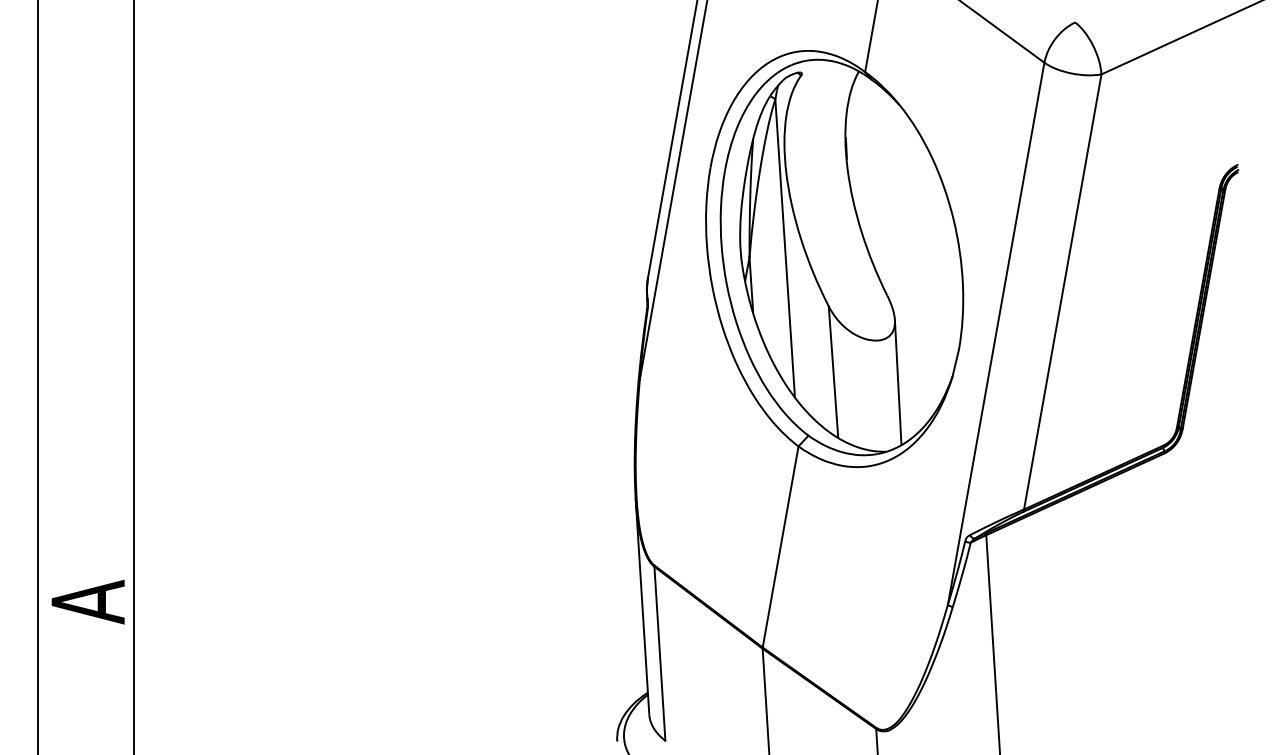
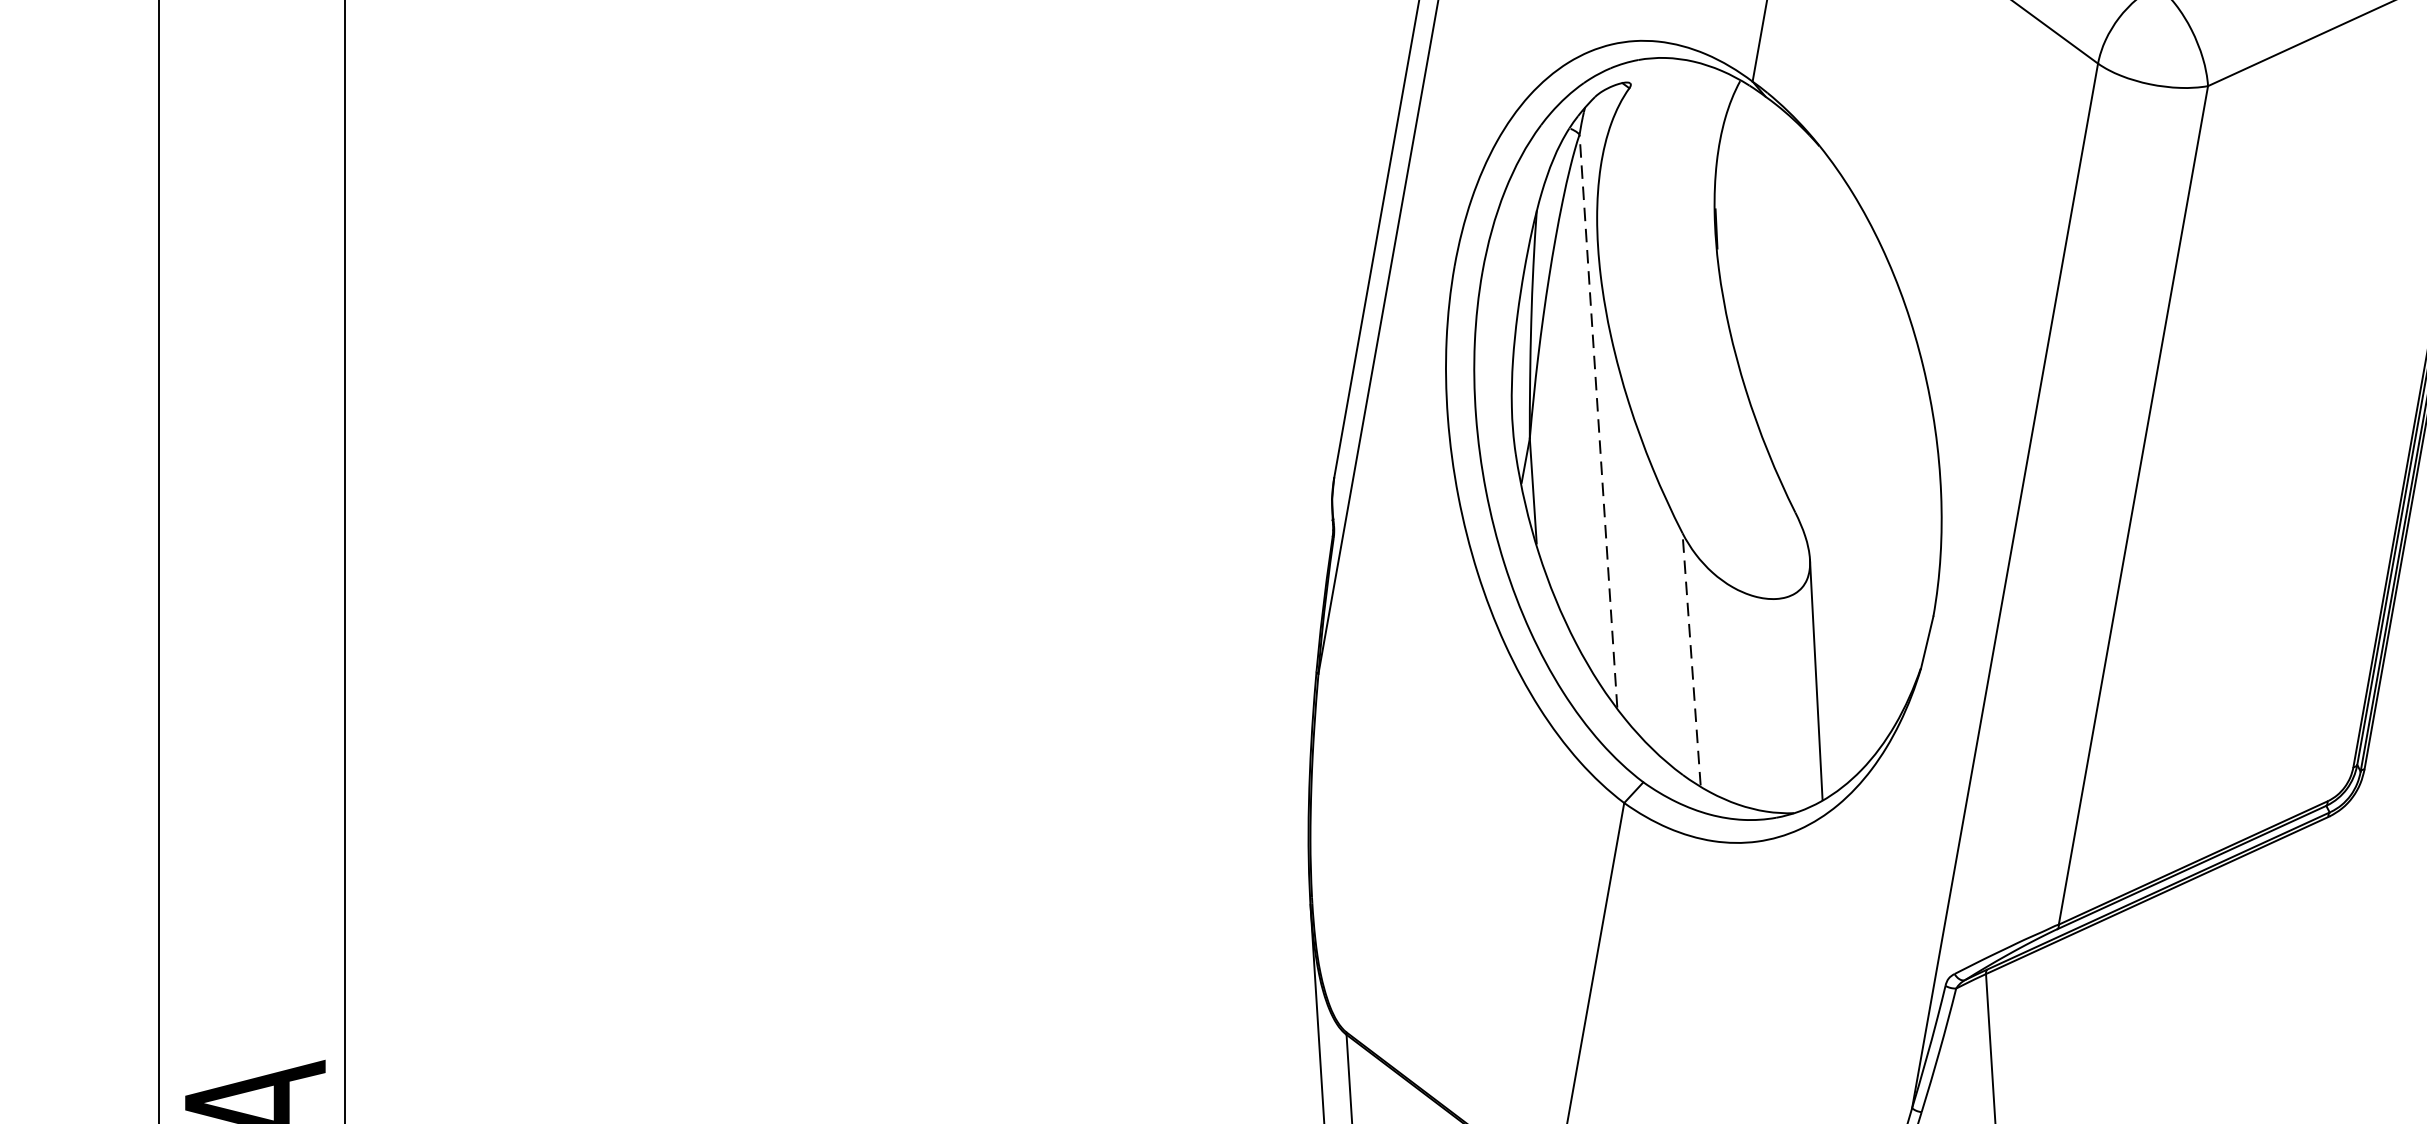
line: (785, 248) -> (1599, 421), solid -> dashed
line: (833, 371) -> (1691, 658), solid -> dashed

